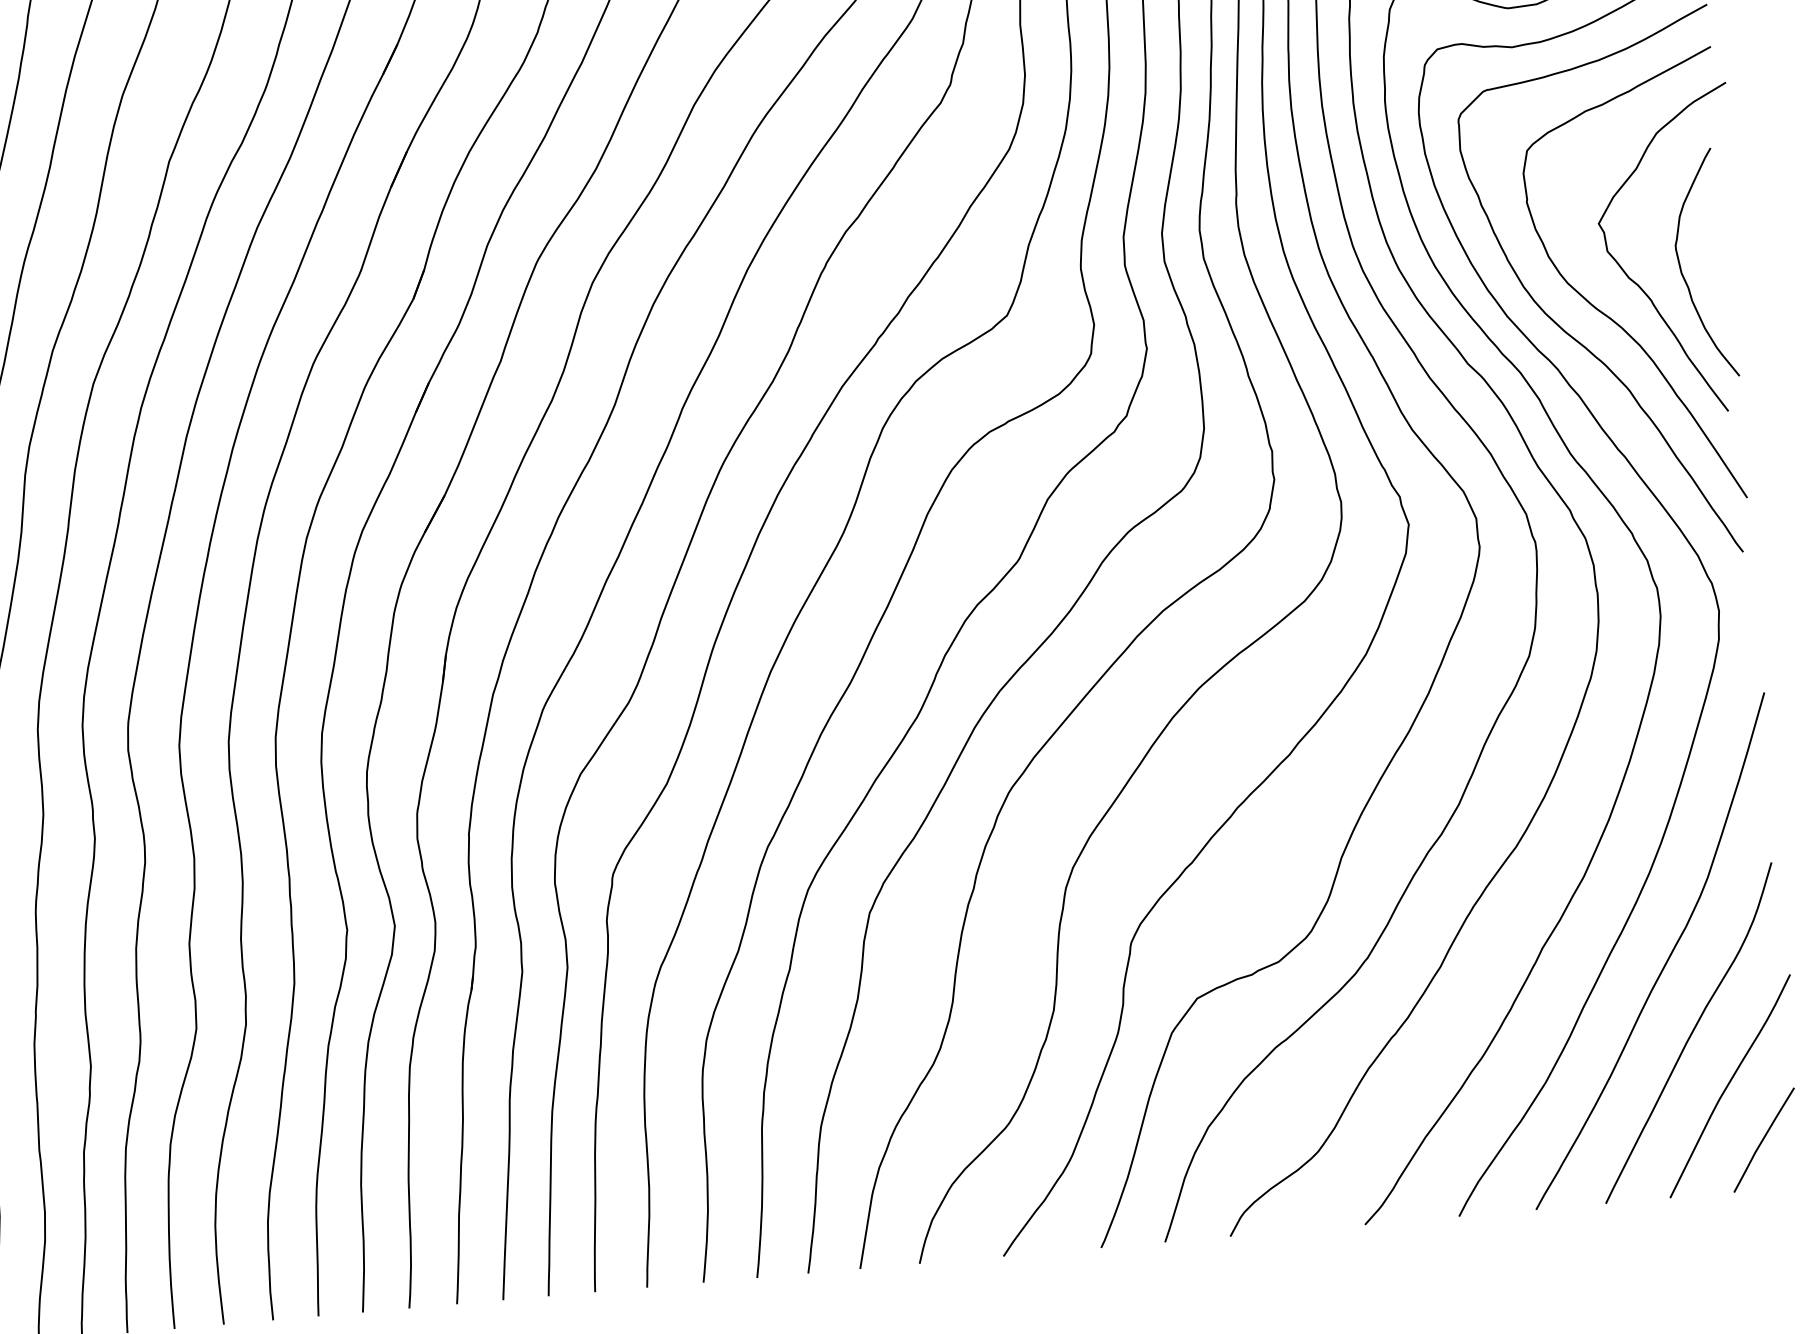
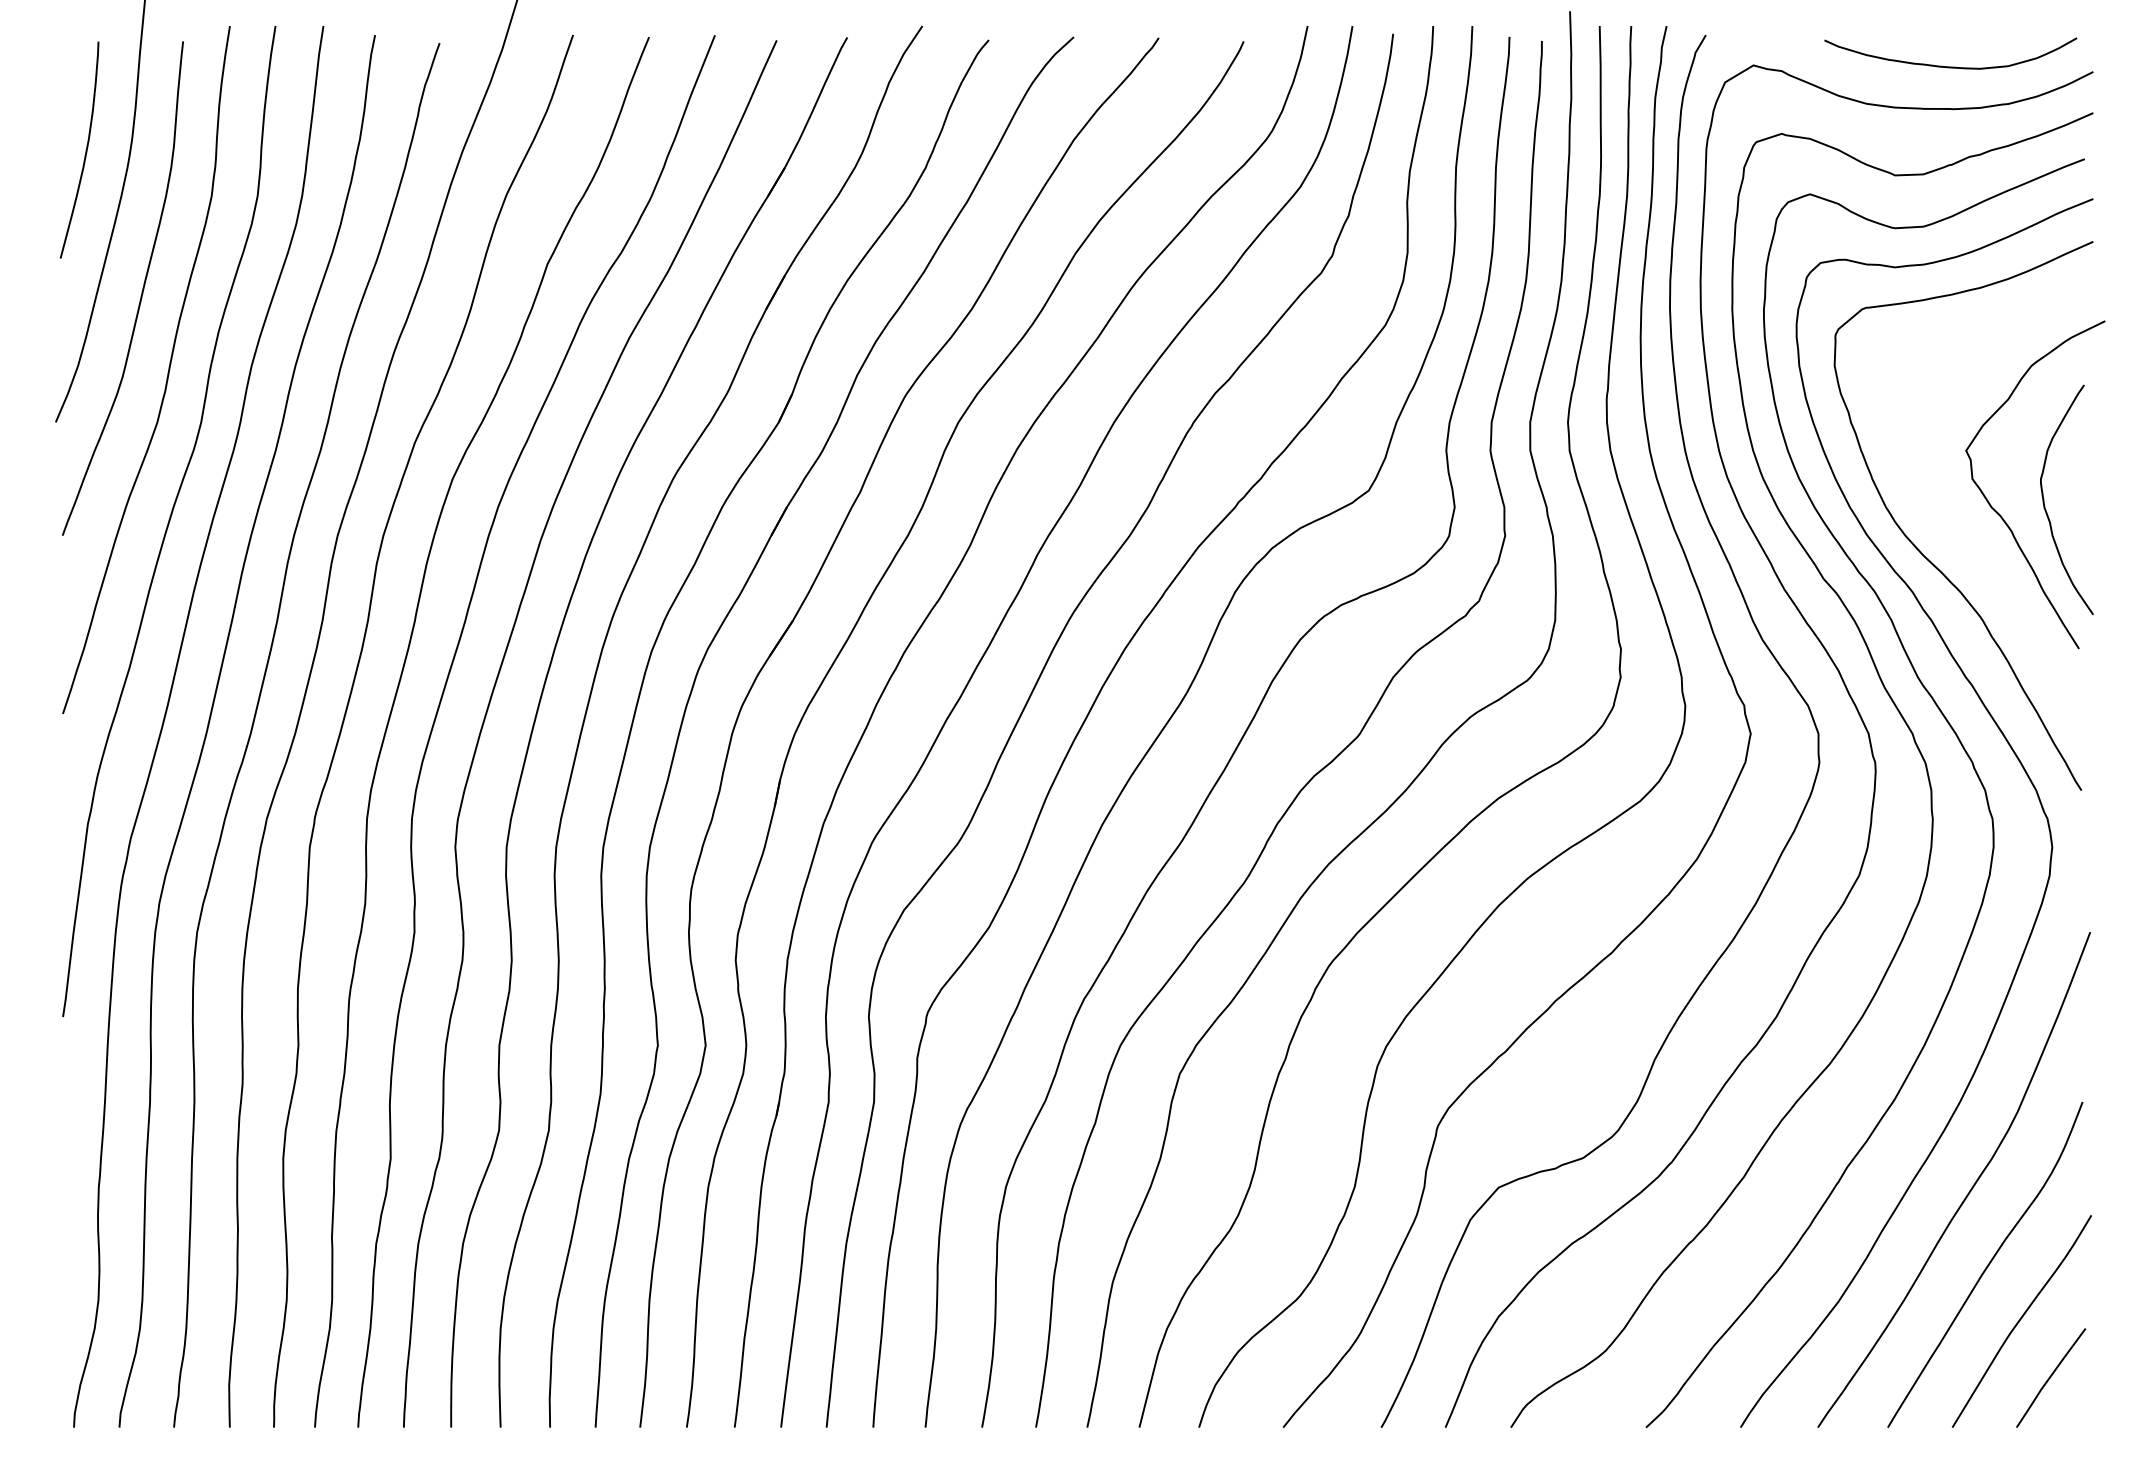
curve: (1610, 316) -> (1969, 544), removed

